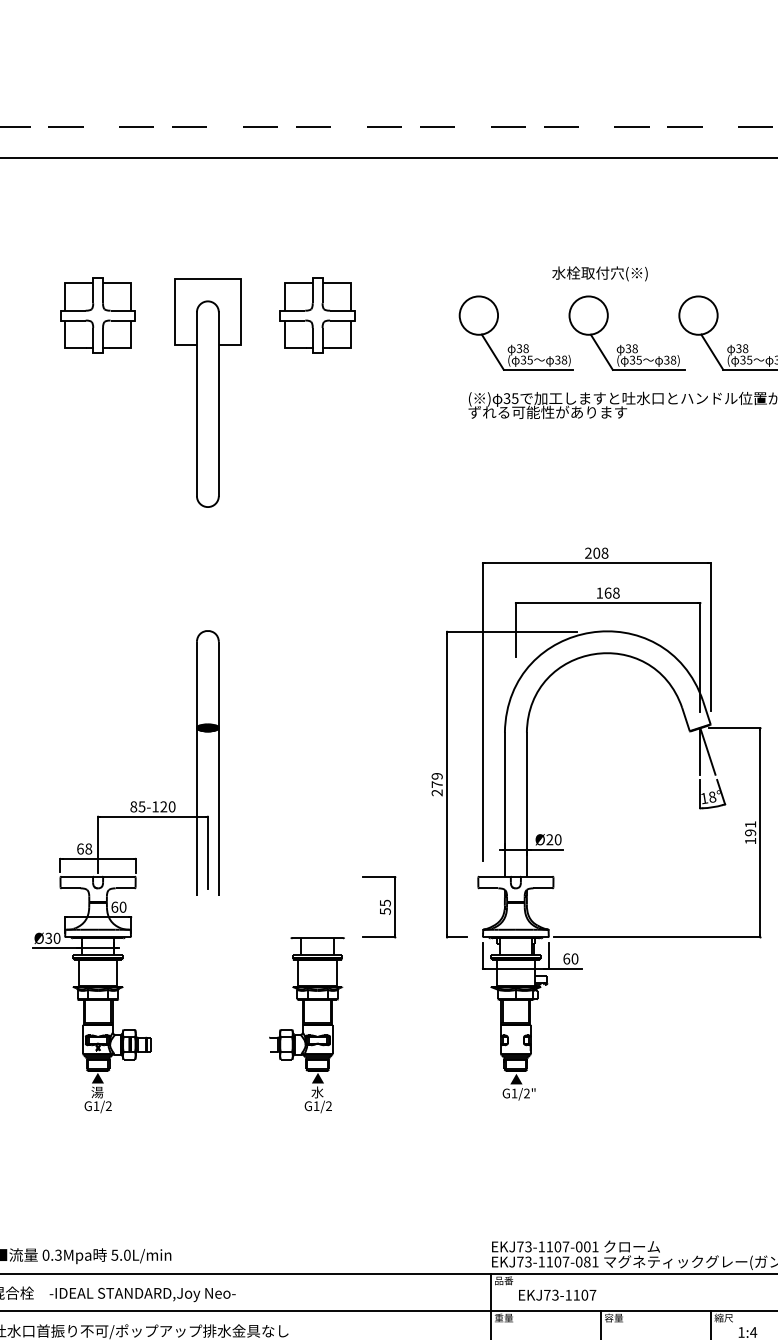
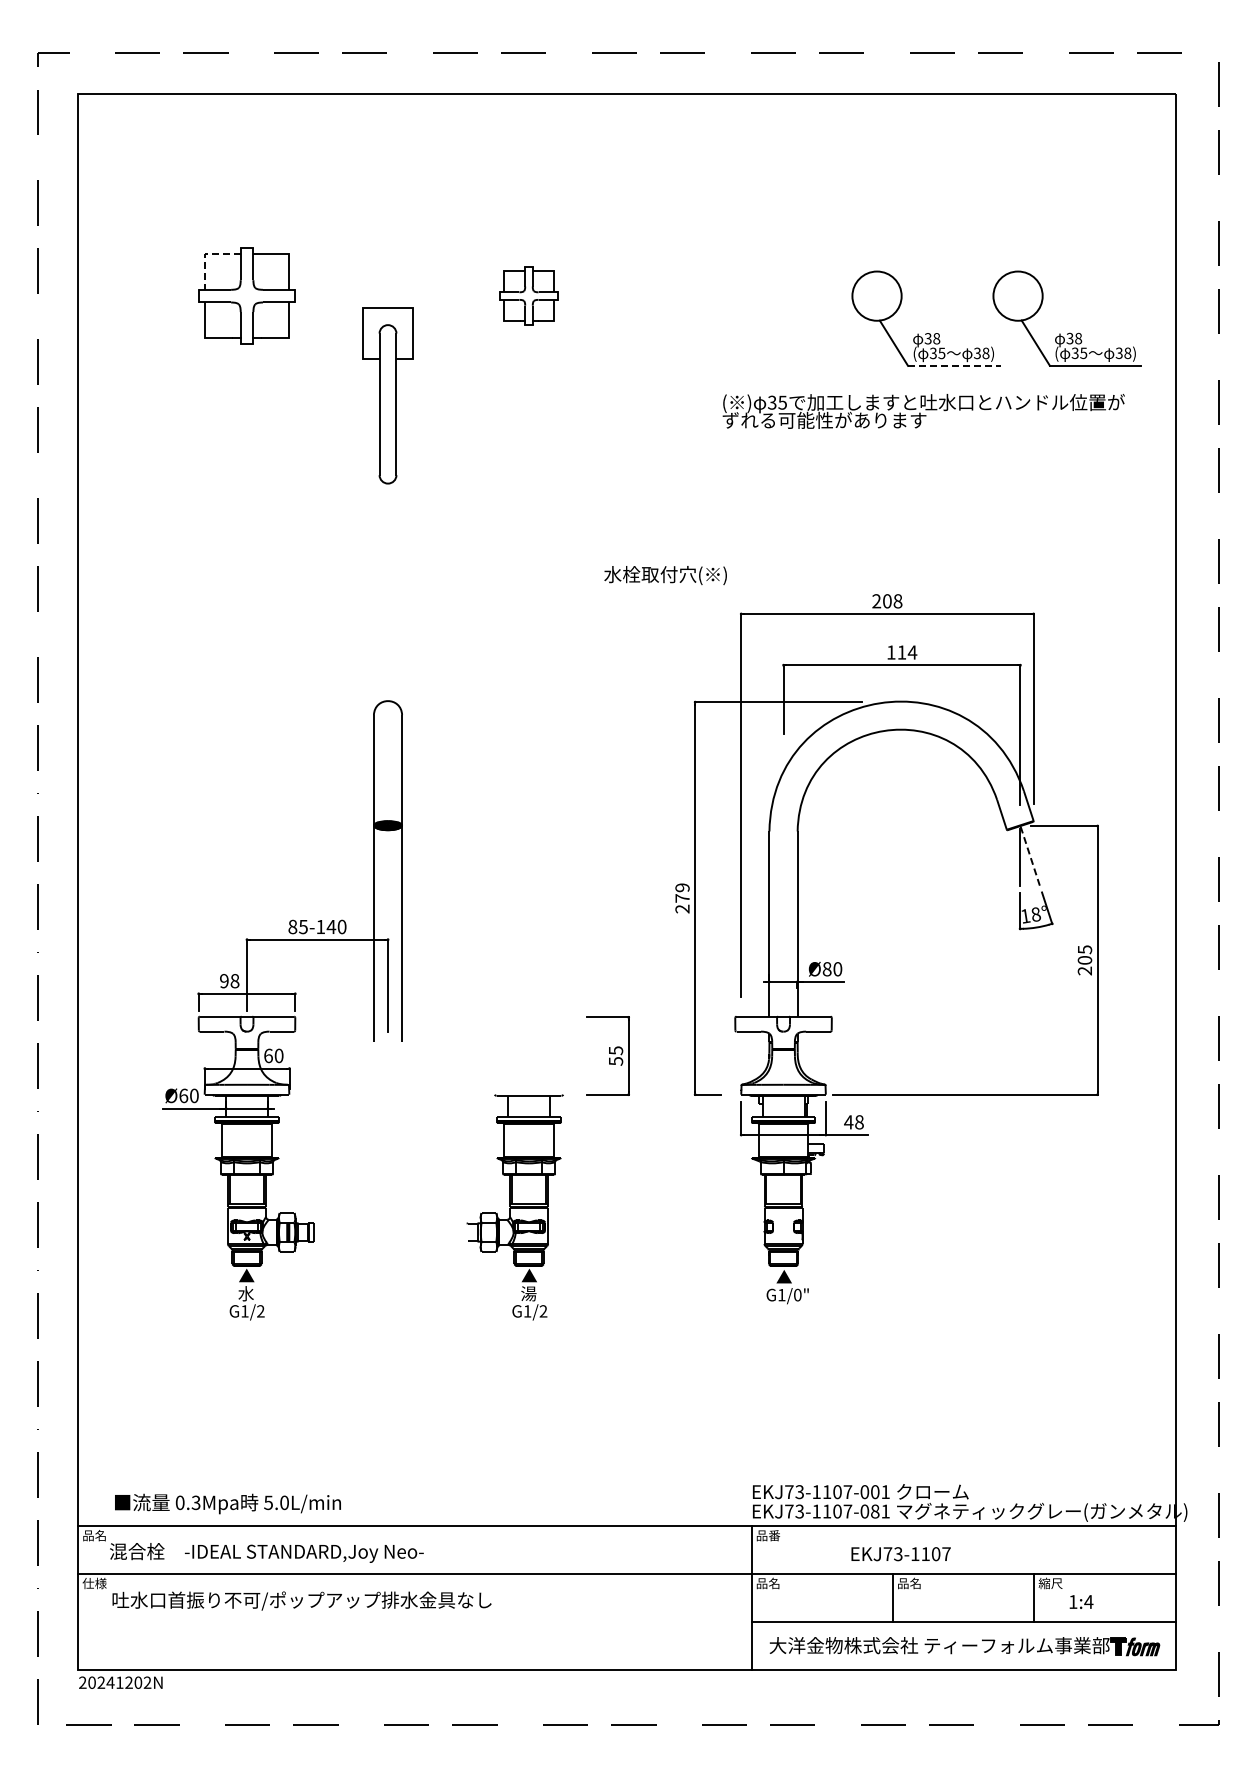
text: (599, 273) -> (665, 575), moved
line: (64, 282) -> (204, 253), solid -> dashed
part: (317, 315) -> (528, 295), size x0.6
part: (518, 343) -> (787, 332), removed
line: (649, 369) -> (954, 365), solid -> dashed
part: (207, 392) -> (387, 395), size x0.6
text: (612, 593) -> (907, 652), 168 -> 114
line: (708, 751) -> (1030, 856), solid -> dashed
text: (163, 806) -> (331, 926), 85-120 -> 85-140
text: (750, 832) -> (1084, 960), 191 -> 205
text: (549, 839) -> (826, 969), Ø20 -> Ø80
text: (80, 849) -> (224, 981), 68 -> 98
text: (48, 938) -> (183, 1095), Ø30 -> Ø60
text: (570, 959) -> (853, 1122), 60 -> 48
text: (96, 1092) -> (245, 1293), 湯 -> 水
text: (317, 1092) -> (528, 1293), 水 -> 湯
text: (526, 1093) -> (797, 1295), G1/2" -> G1/0"
text: (557, 1295) -> (900, 1554), moved
text: (504, 1318) -> (768, 1583), 重量 -> 品名
text: (613, 1318) -> (909, 1583), 容量 -> 品名

